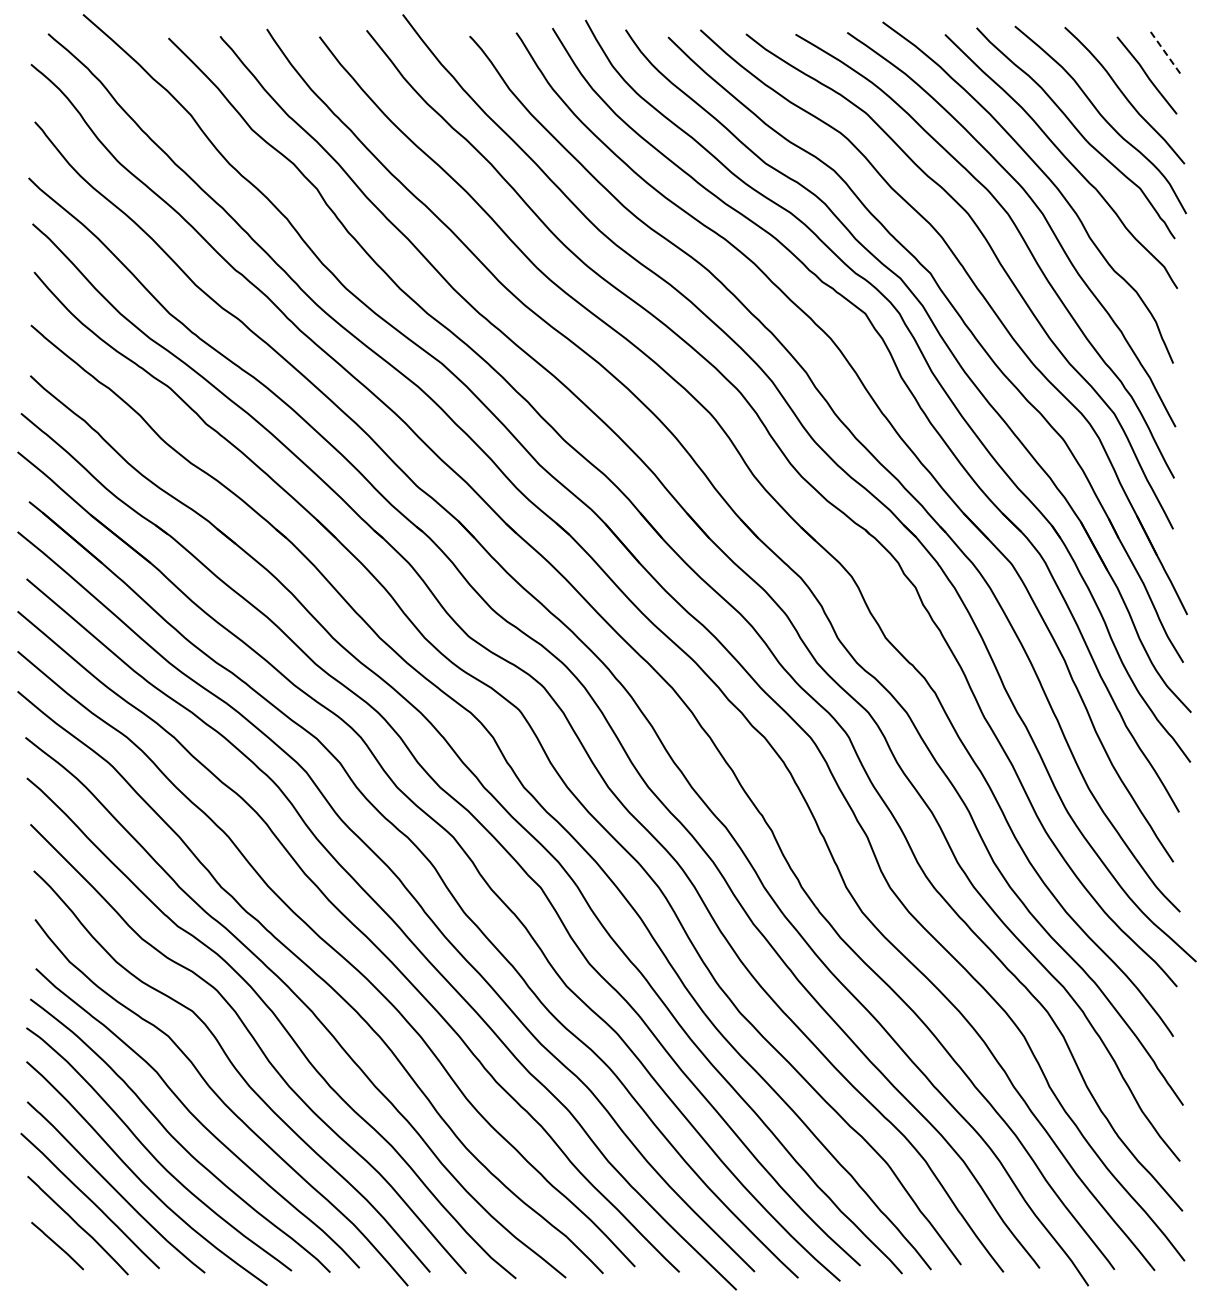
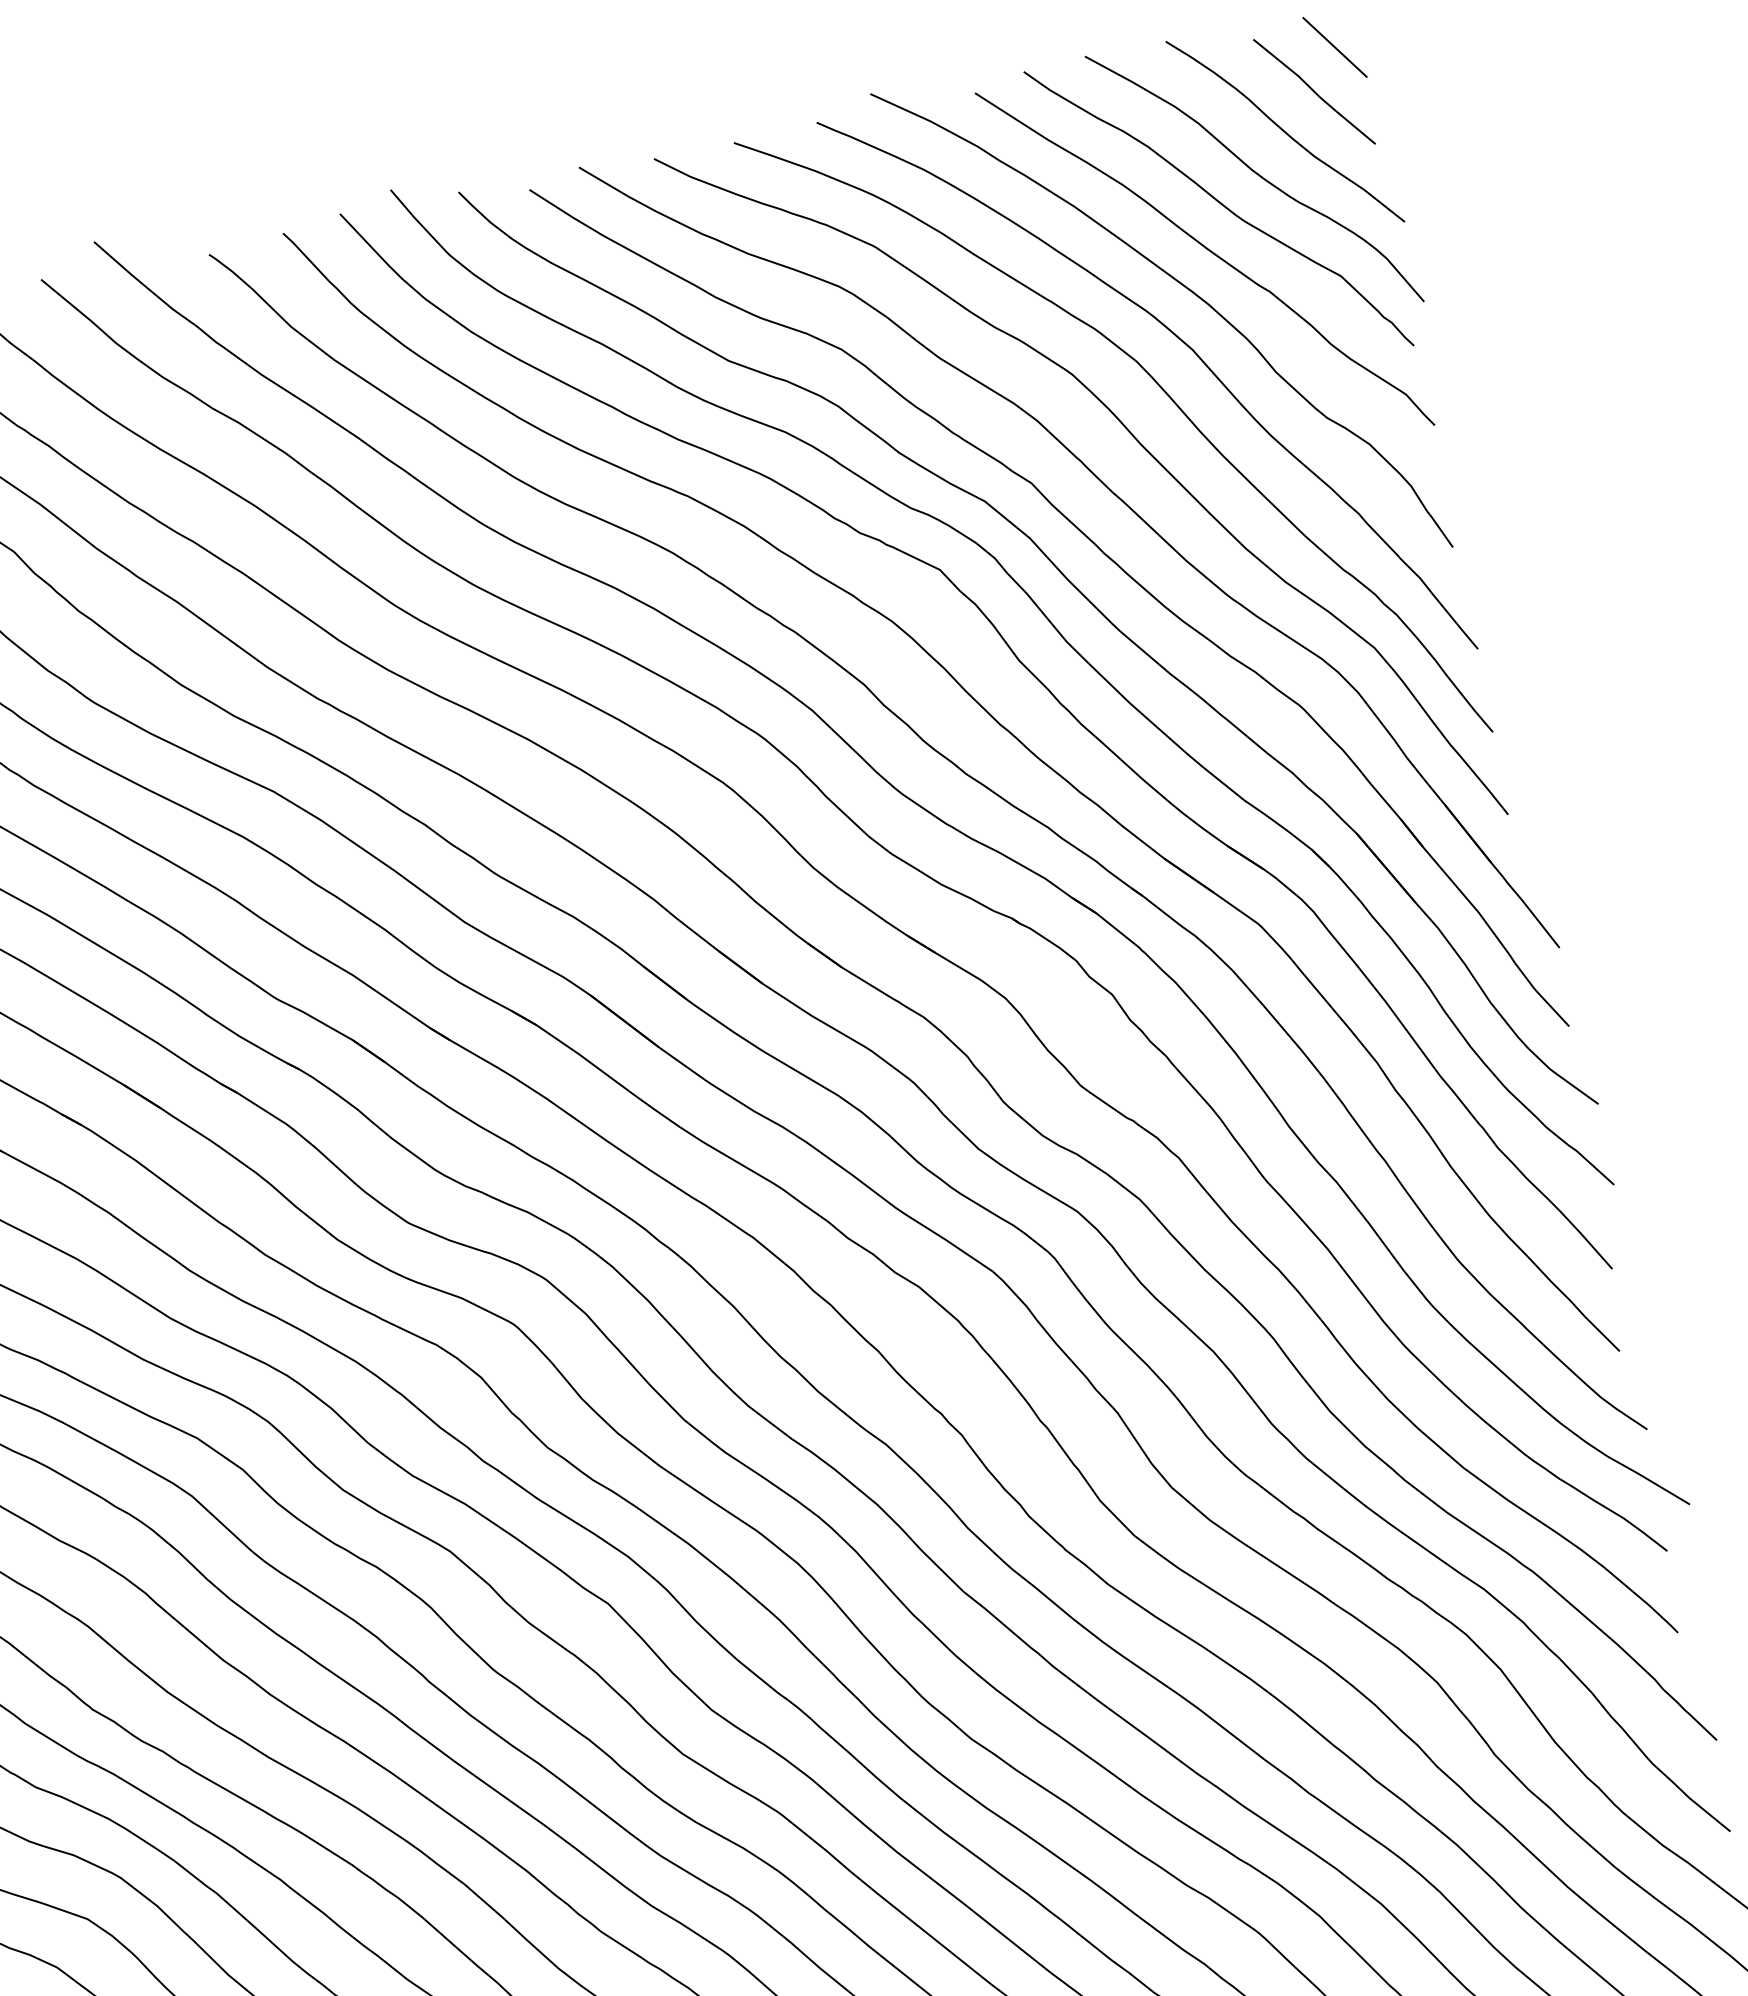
line: (1164, 51) -> (1334, 47), dashed -> solid

